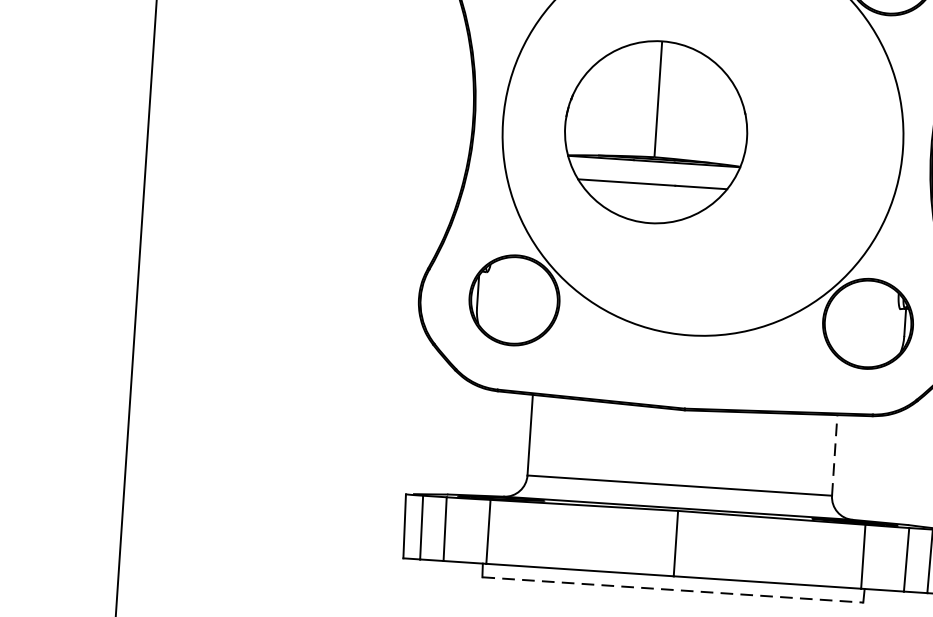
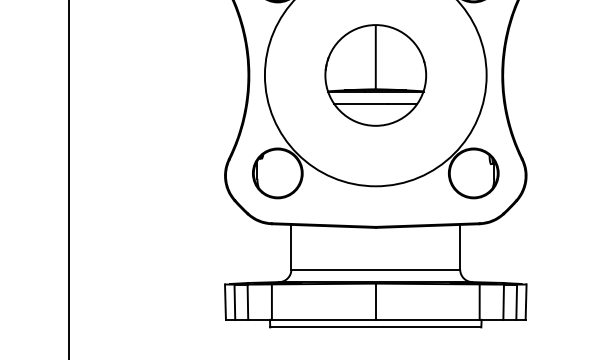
part: (655, 132) -> (375, 75), moved
line: (835, 454) -> (460, 246), dashed -> solid
line: (672, 590) -> (375, 327), dashed -> solid

